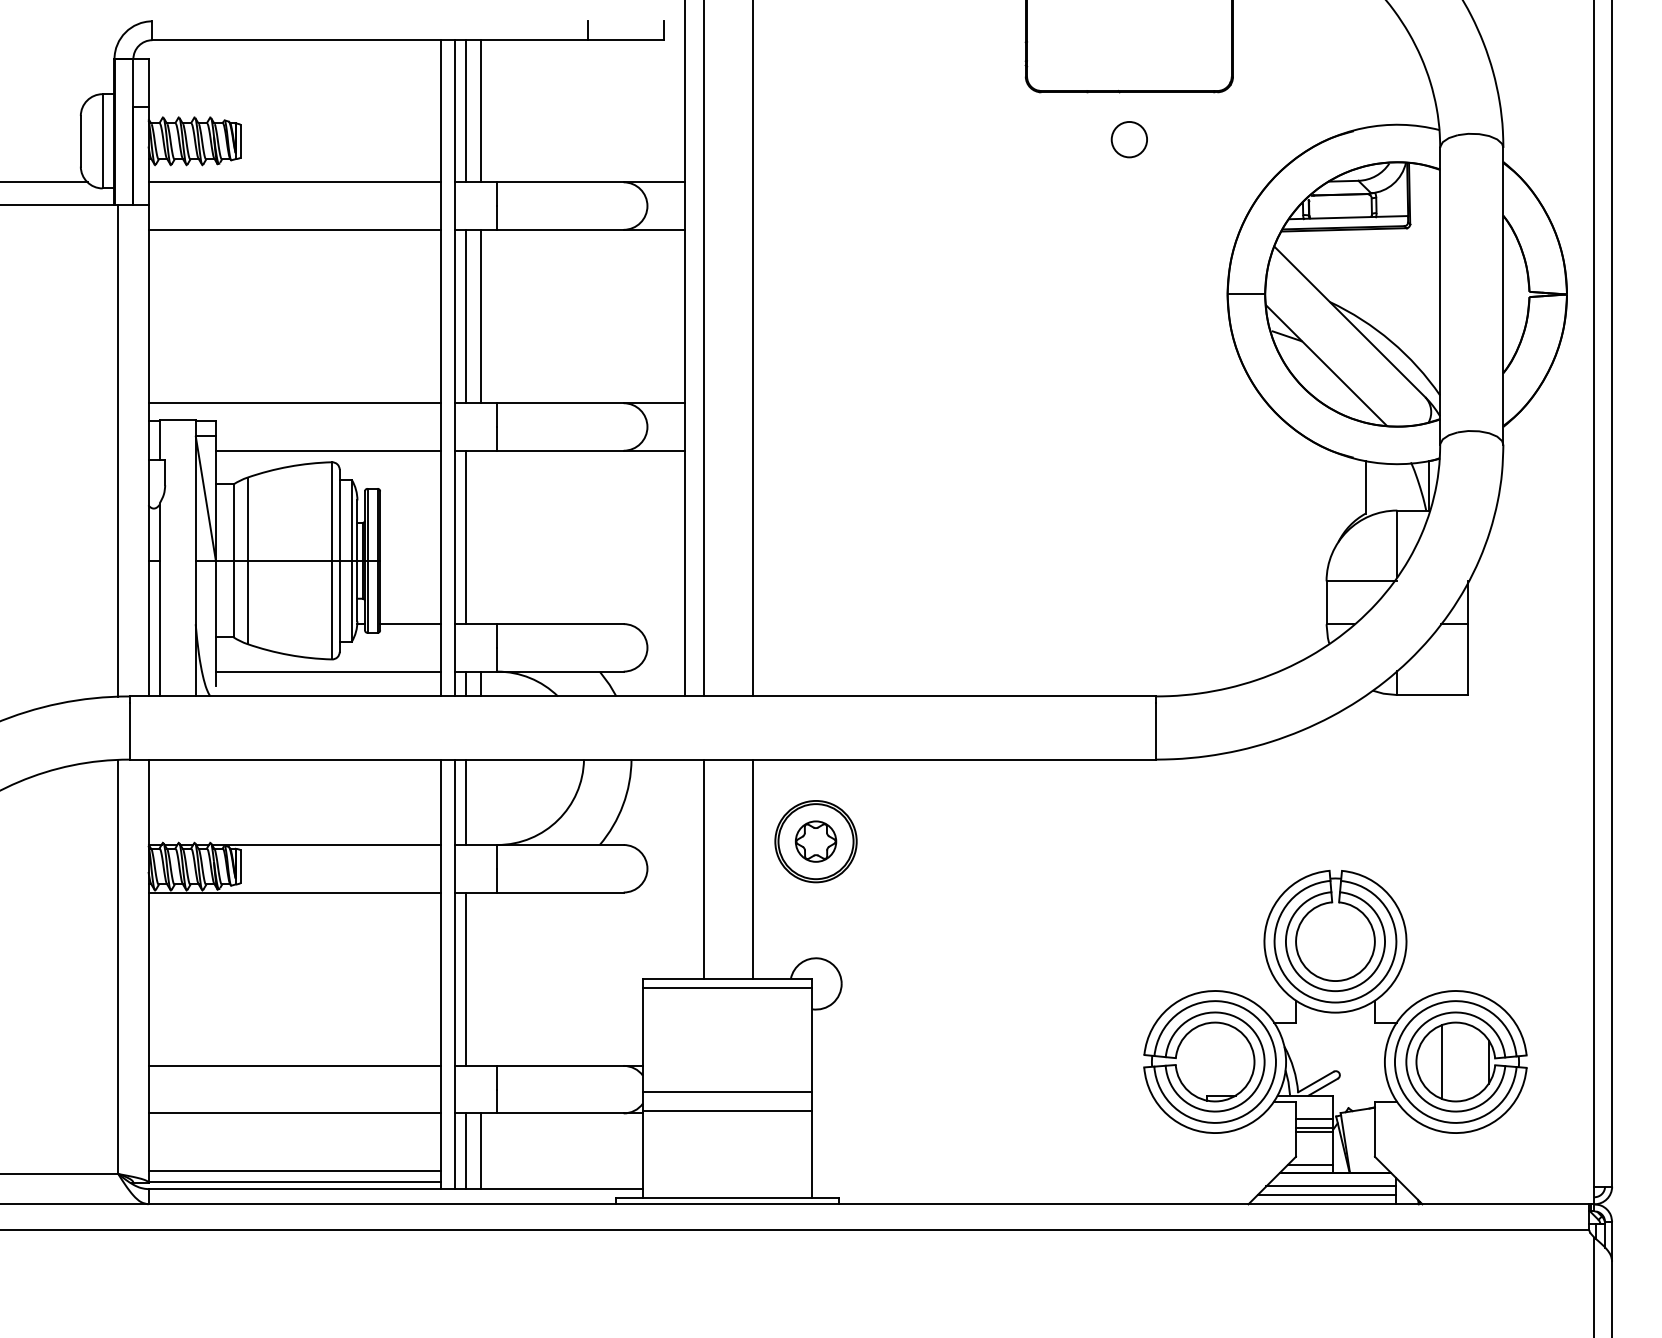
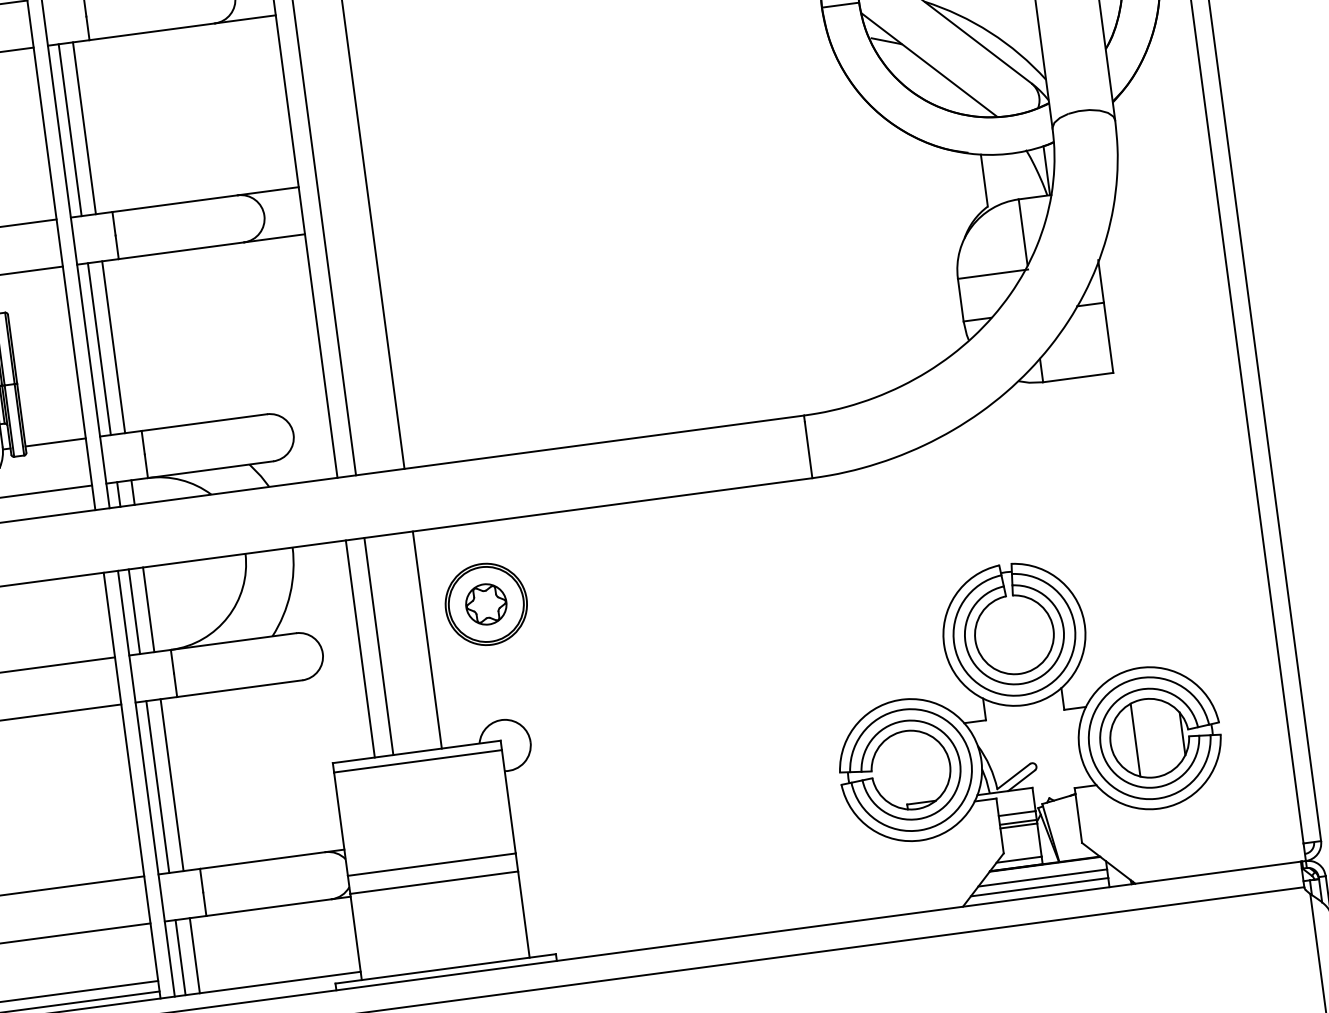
line: (480, 537) -> (113, 347), added
line: (480, 802) -> (148, 610), added
line: (685, 868) -> (360, 648), added
line: (480, 978) -> (171, 784), added

